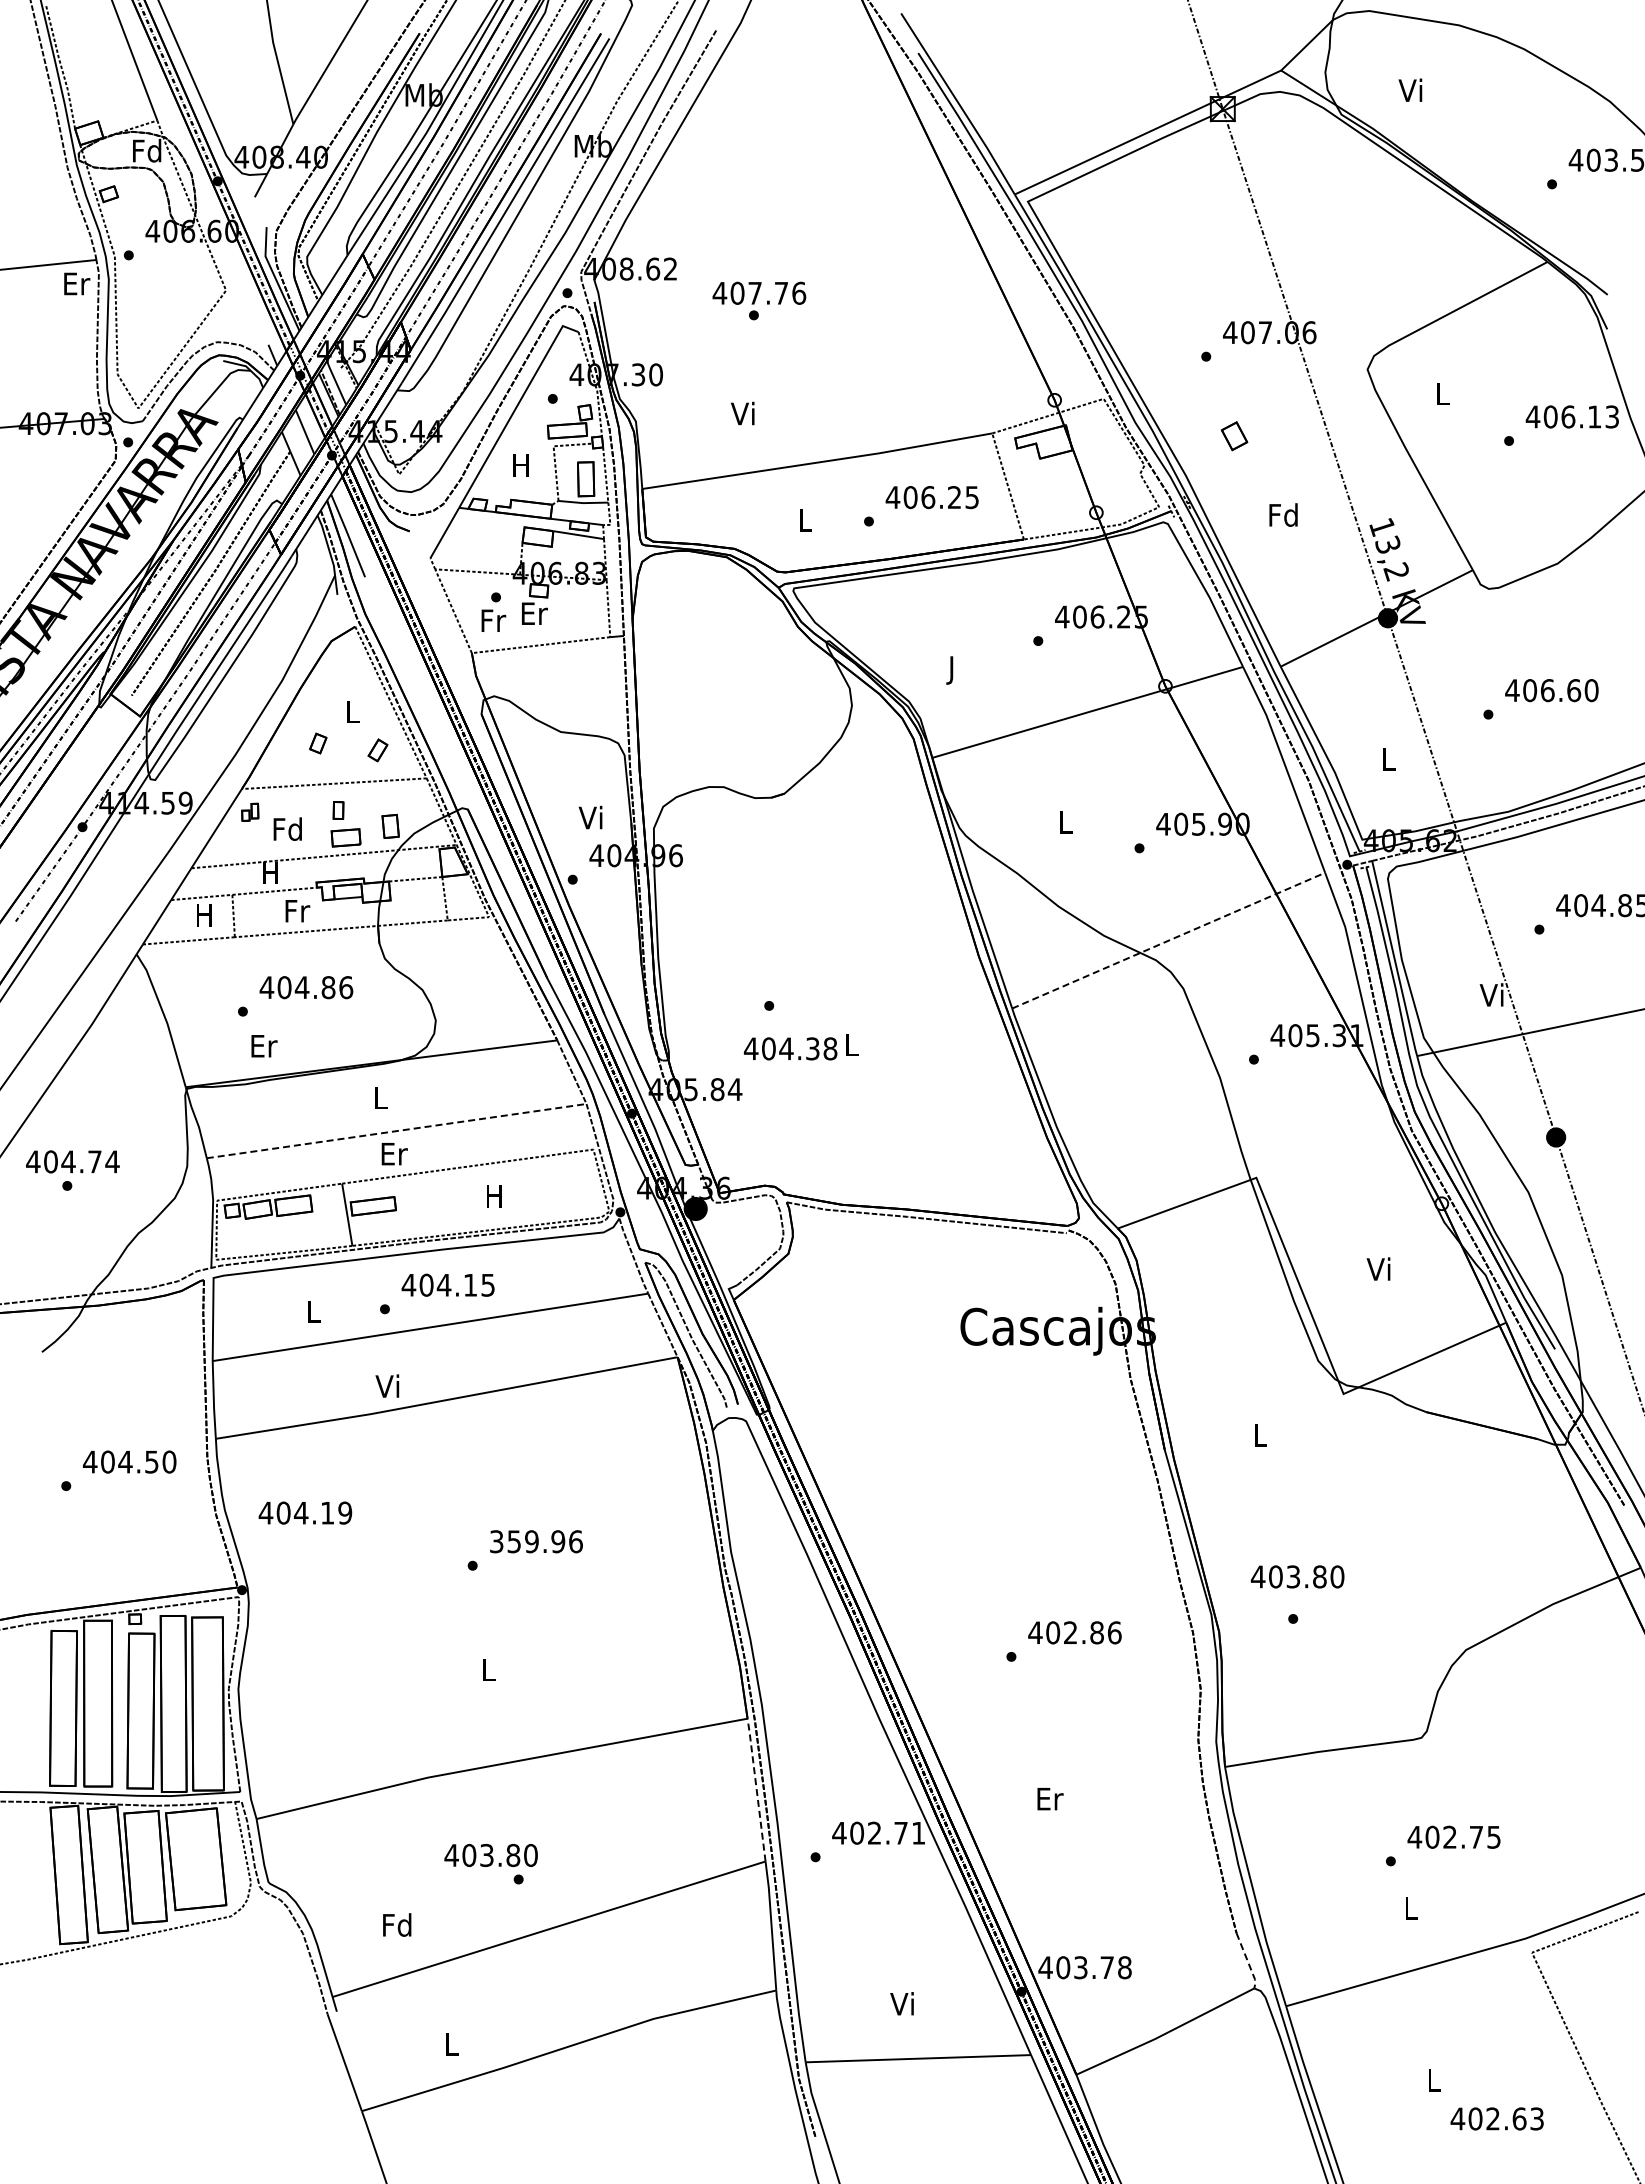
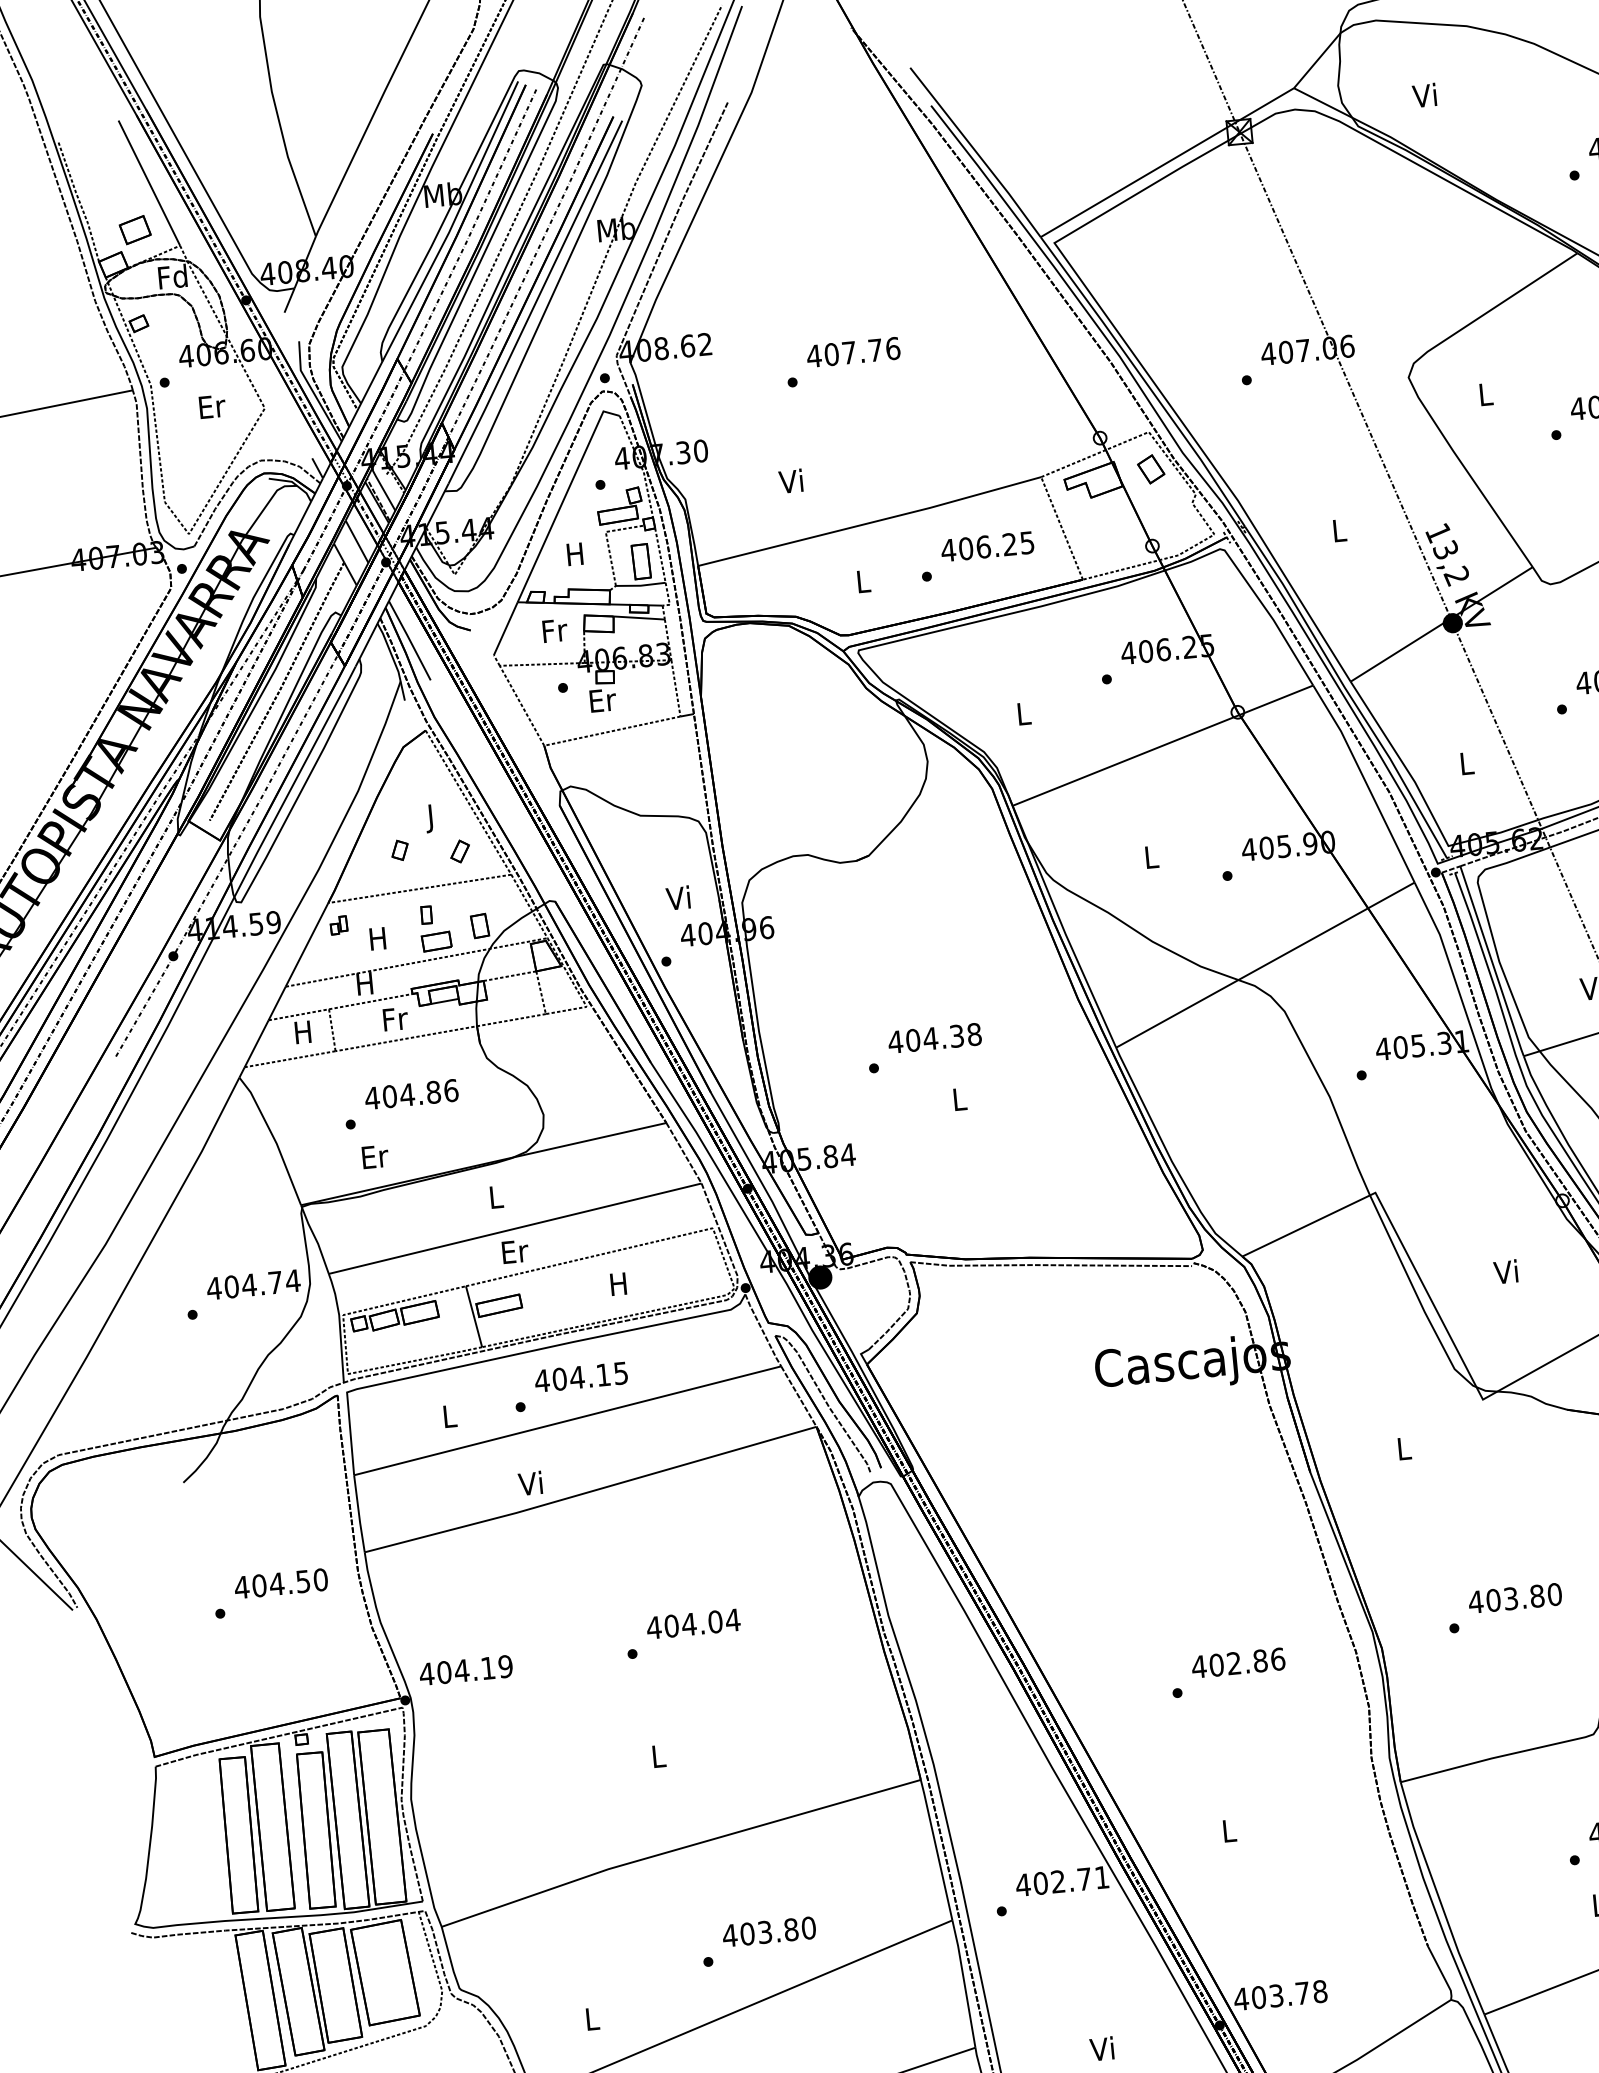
part: (114, 100) -> (135, 229), added
text: (77, 283) -> (212, 406), moved
text: (759, 292) -> (853, 351), moved
part: (1234, 436) -> (1151, 469), moved
text: (1283, 514) -> (1338, 529), Fd -> L
text: (493, 620) -> (554, 630), moved
text: (952, 670) -> (1024, 716), J -> L
text: (352, 714) -> (431, 818), L -> J
text: (287, 828) -> (377, 937), Fd -> H
line: (1168, 940) -> (1265, 964), dashed -> solid
text: (790, 1048) -> (934, 1037), moved
line: (396, 1131) -> (515, 1229), dashed -> solid
text: (72, 1161) -> (253, 1284), moved
text: (305, 1512) -> (466, 1669), moved
text: (536, 1541) -> (693, 1623), 359.96 -> 404.04
text: (1297, 1576) -> (1515, 1597), moved
line: (756, 1789) -> (936, 1849), dashed -> solid
text: (1050, 1798) -> (1229, 1830), Er -> L
text: (490, 1855) -> (768, 1932), moved
text: (397, 1924) -> (592, 2018), Fd -> L
line: (1247, 1961) -> (1441, 1973), dashed -> solid

